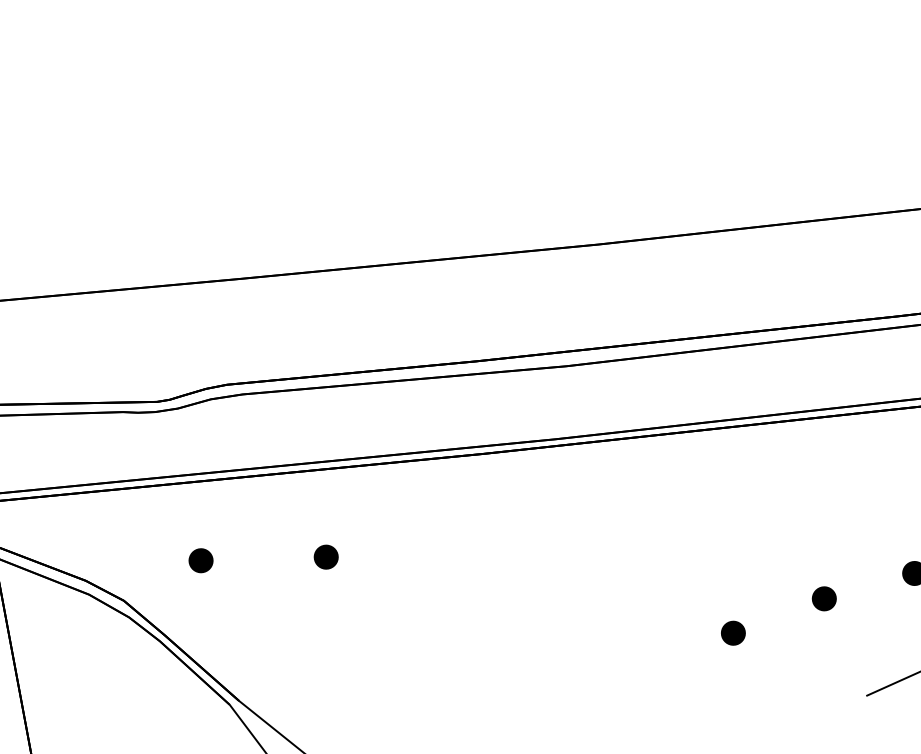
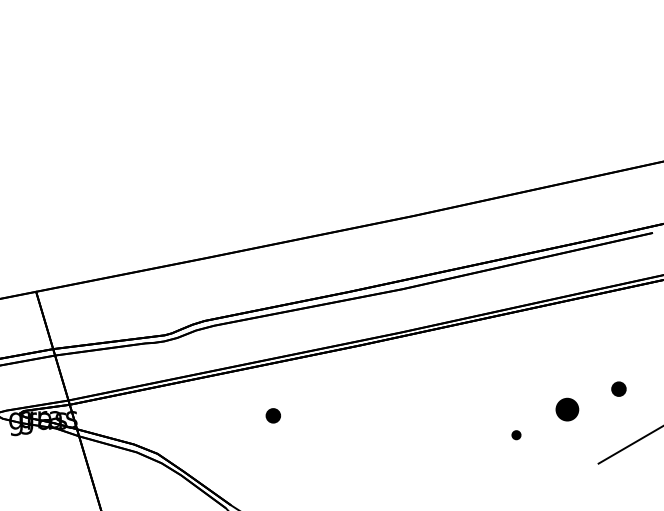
part: (199, 560) -> (199, 425), removed
part: (824, 598) -> (567, 409), size x1.6
part: (733, 631) -> (516, 434), size x0.6

